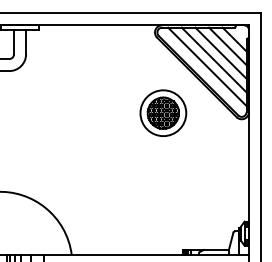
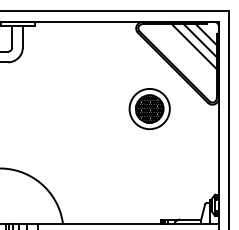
line: (213, 59) -> (187, 52), removed
line: (207, 66) -> (182, 58), removed
part: (163, 112) -> (149, 108), moved

